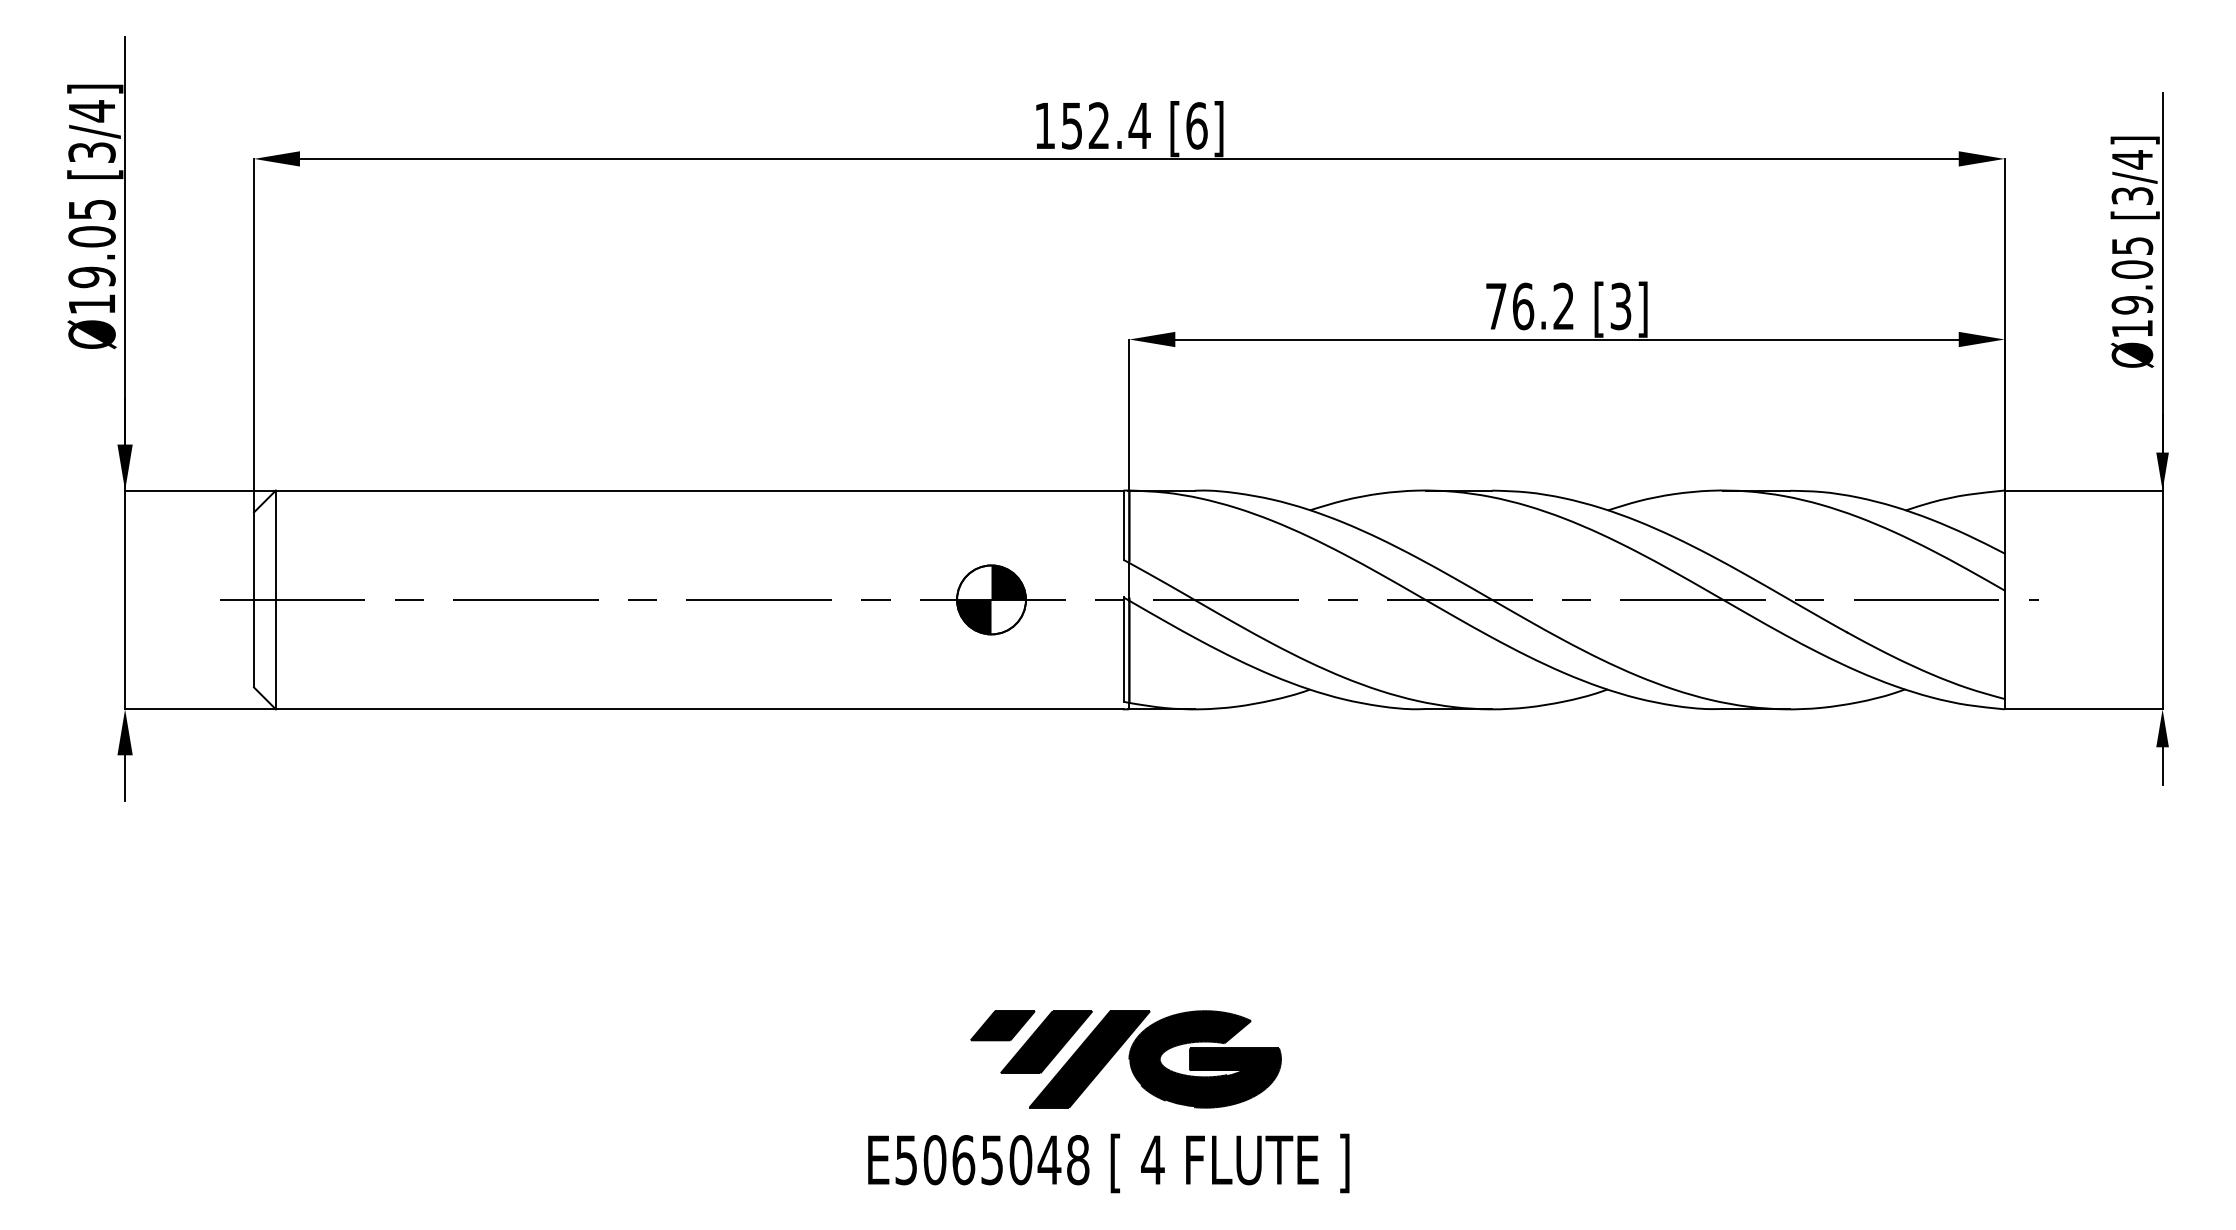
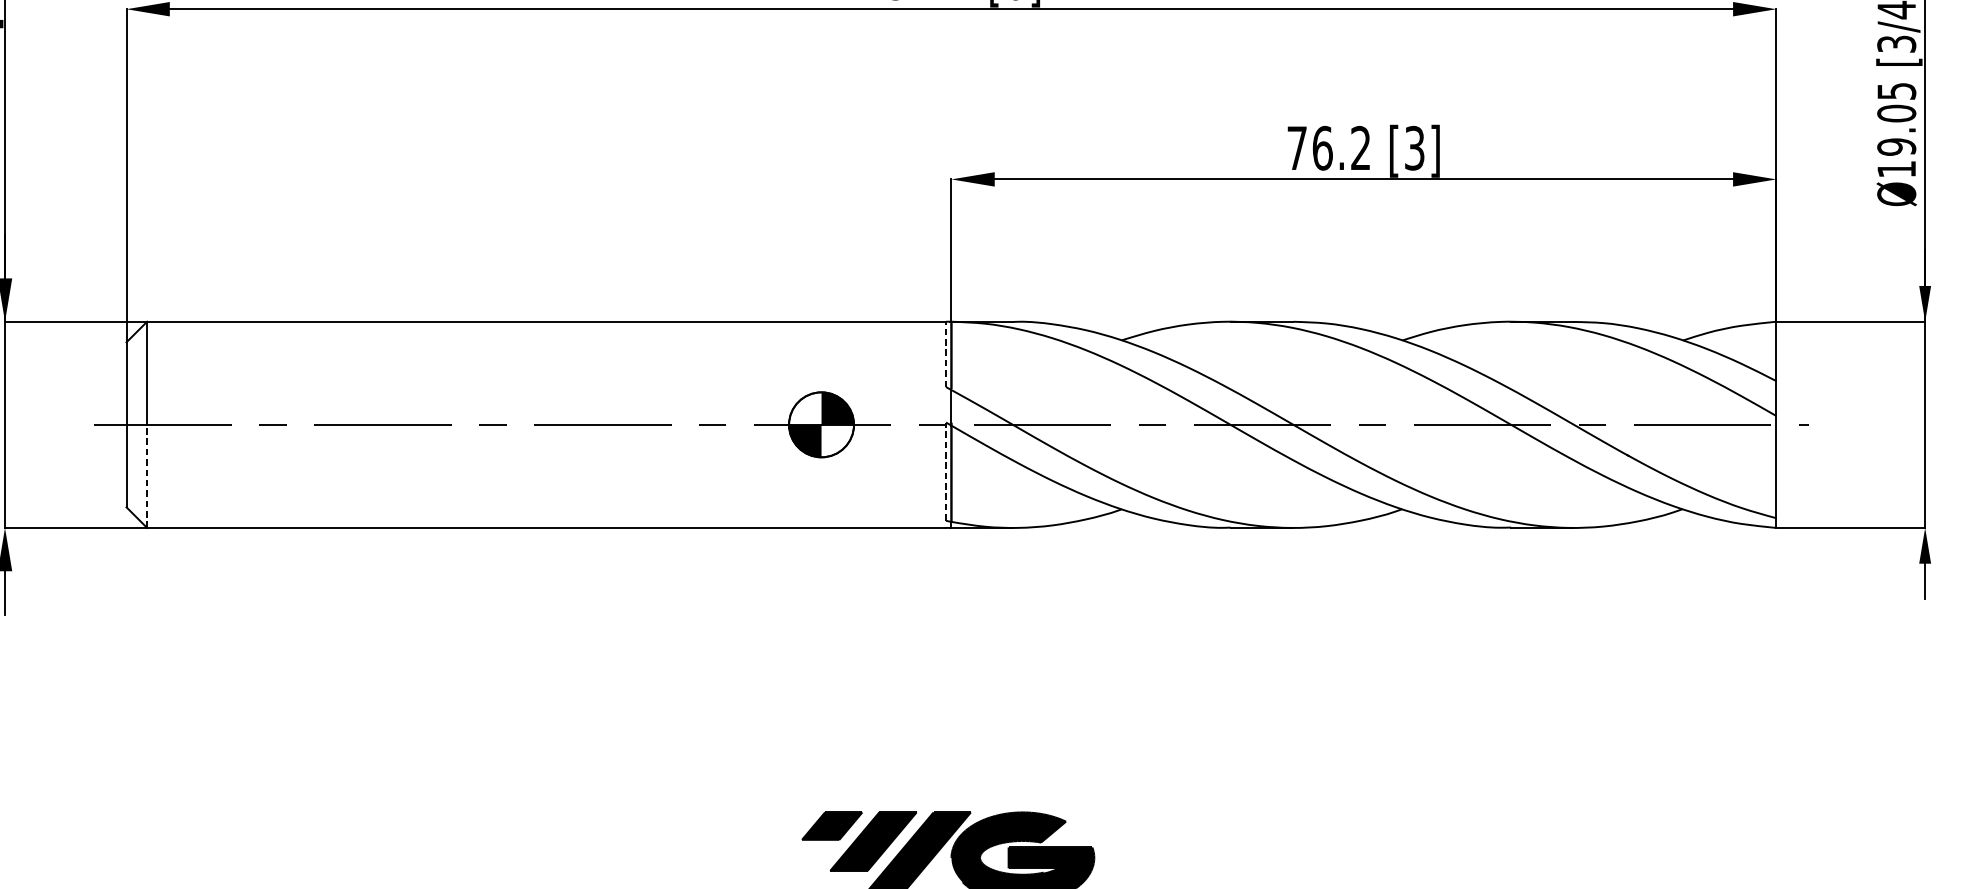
line: (1123, 525) -> (945, 354), solid -> dashed
line: (1123, 649) -> (945, 471), solid -> dashed
line: (275, 654) -> (146, 476), solid -> dashed

